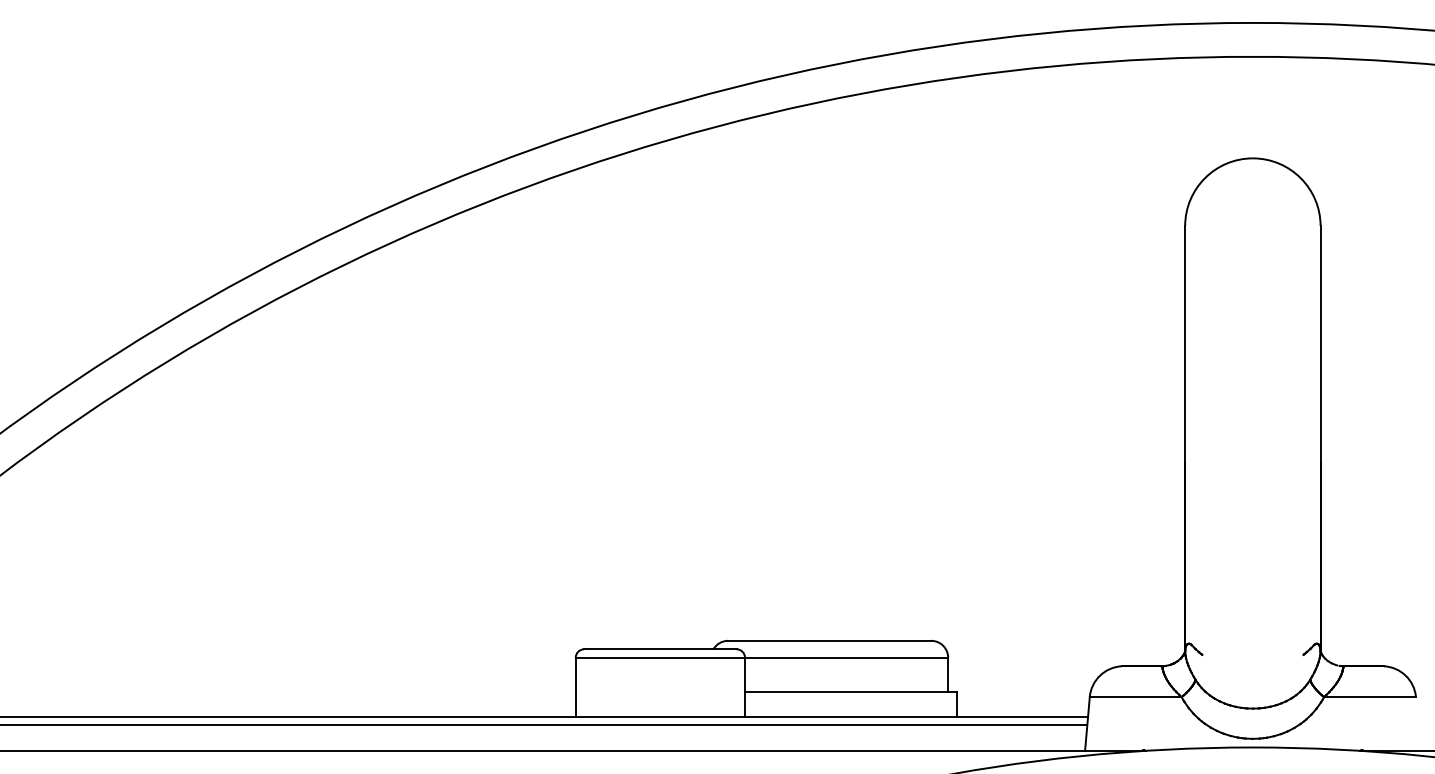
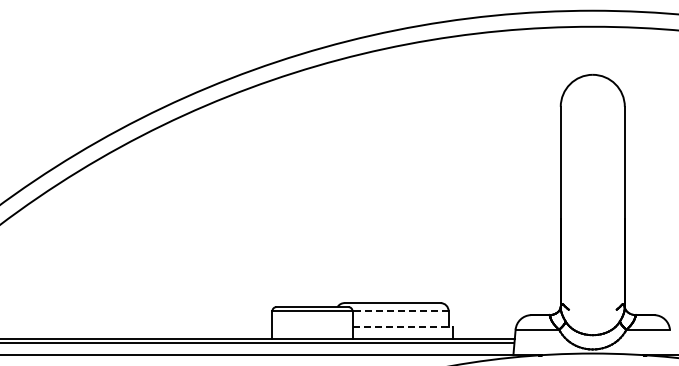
line: (846, 658) -> (400, 311), solid -> dashed
line: (852, 692) -> (403, 327), solid -> dashed

